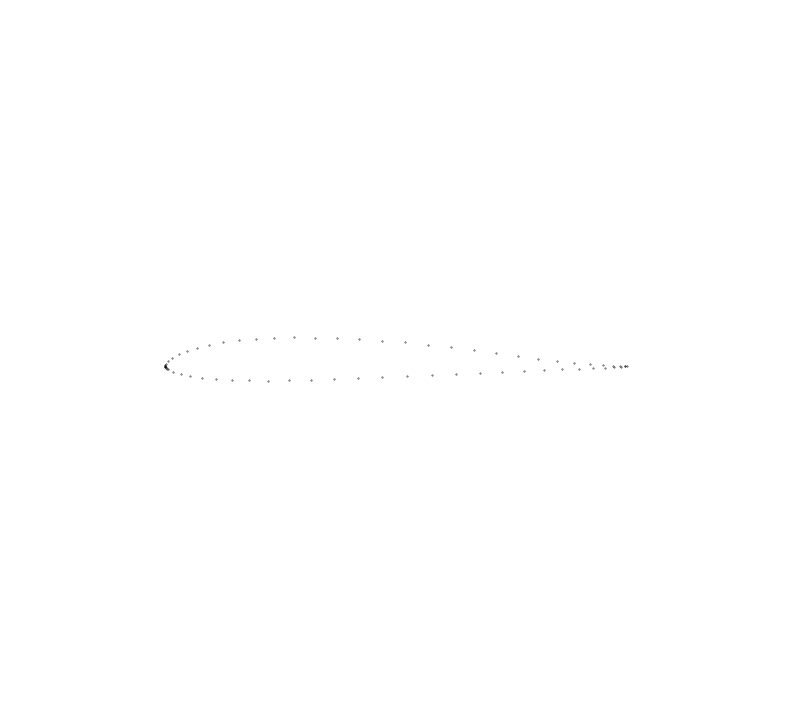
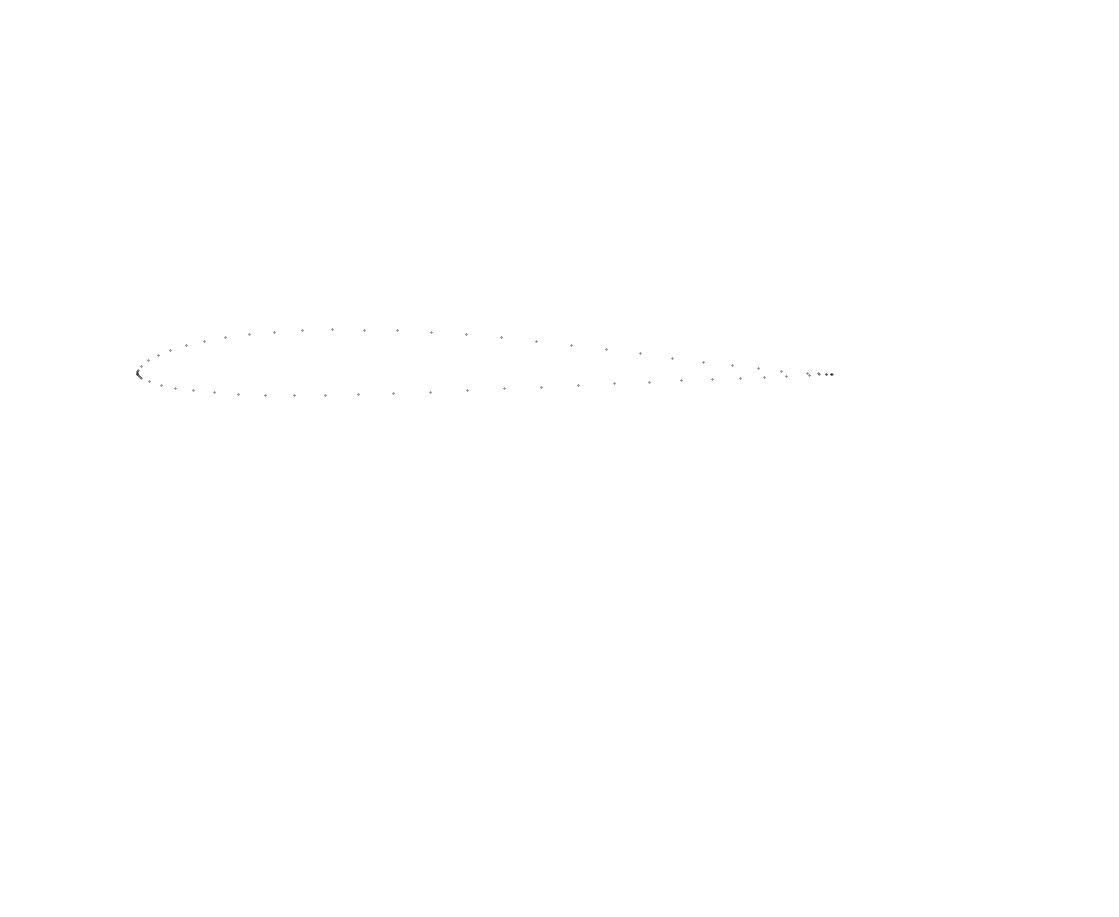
part: (615, 366) -> (820, 373), size x0.7

